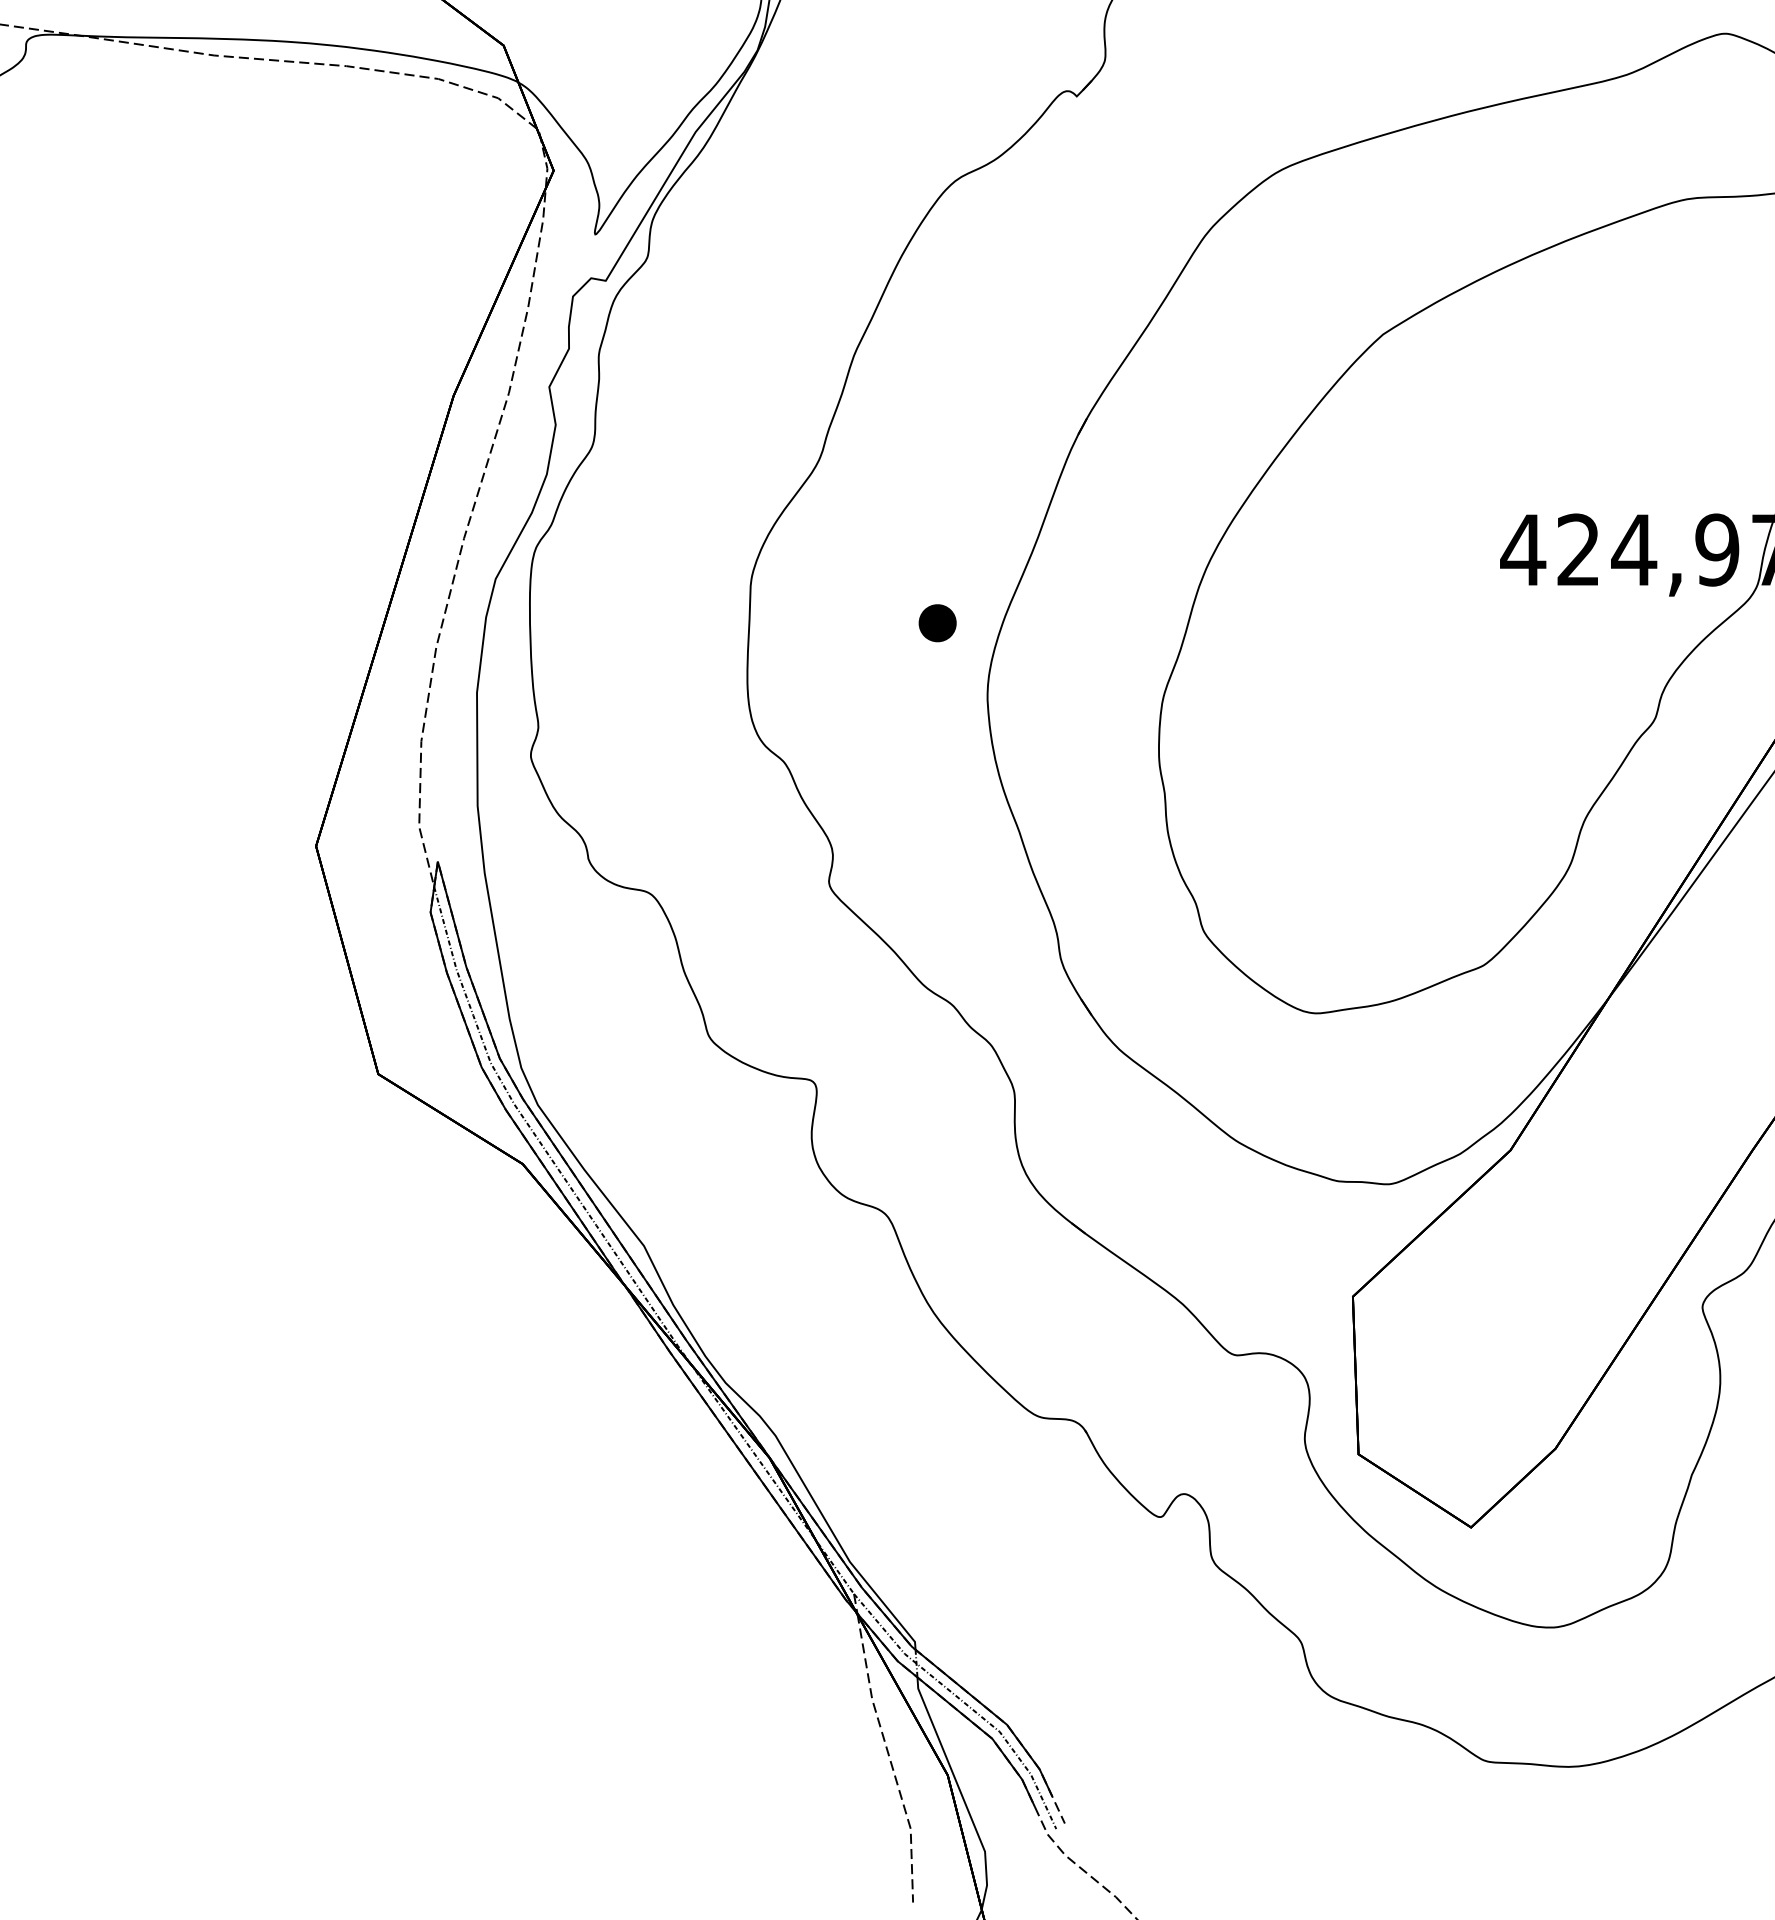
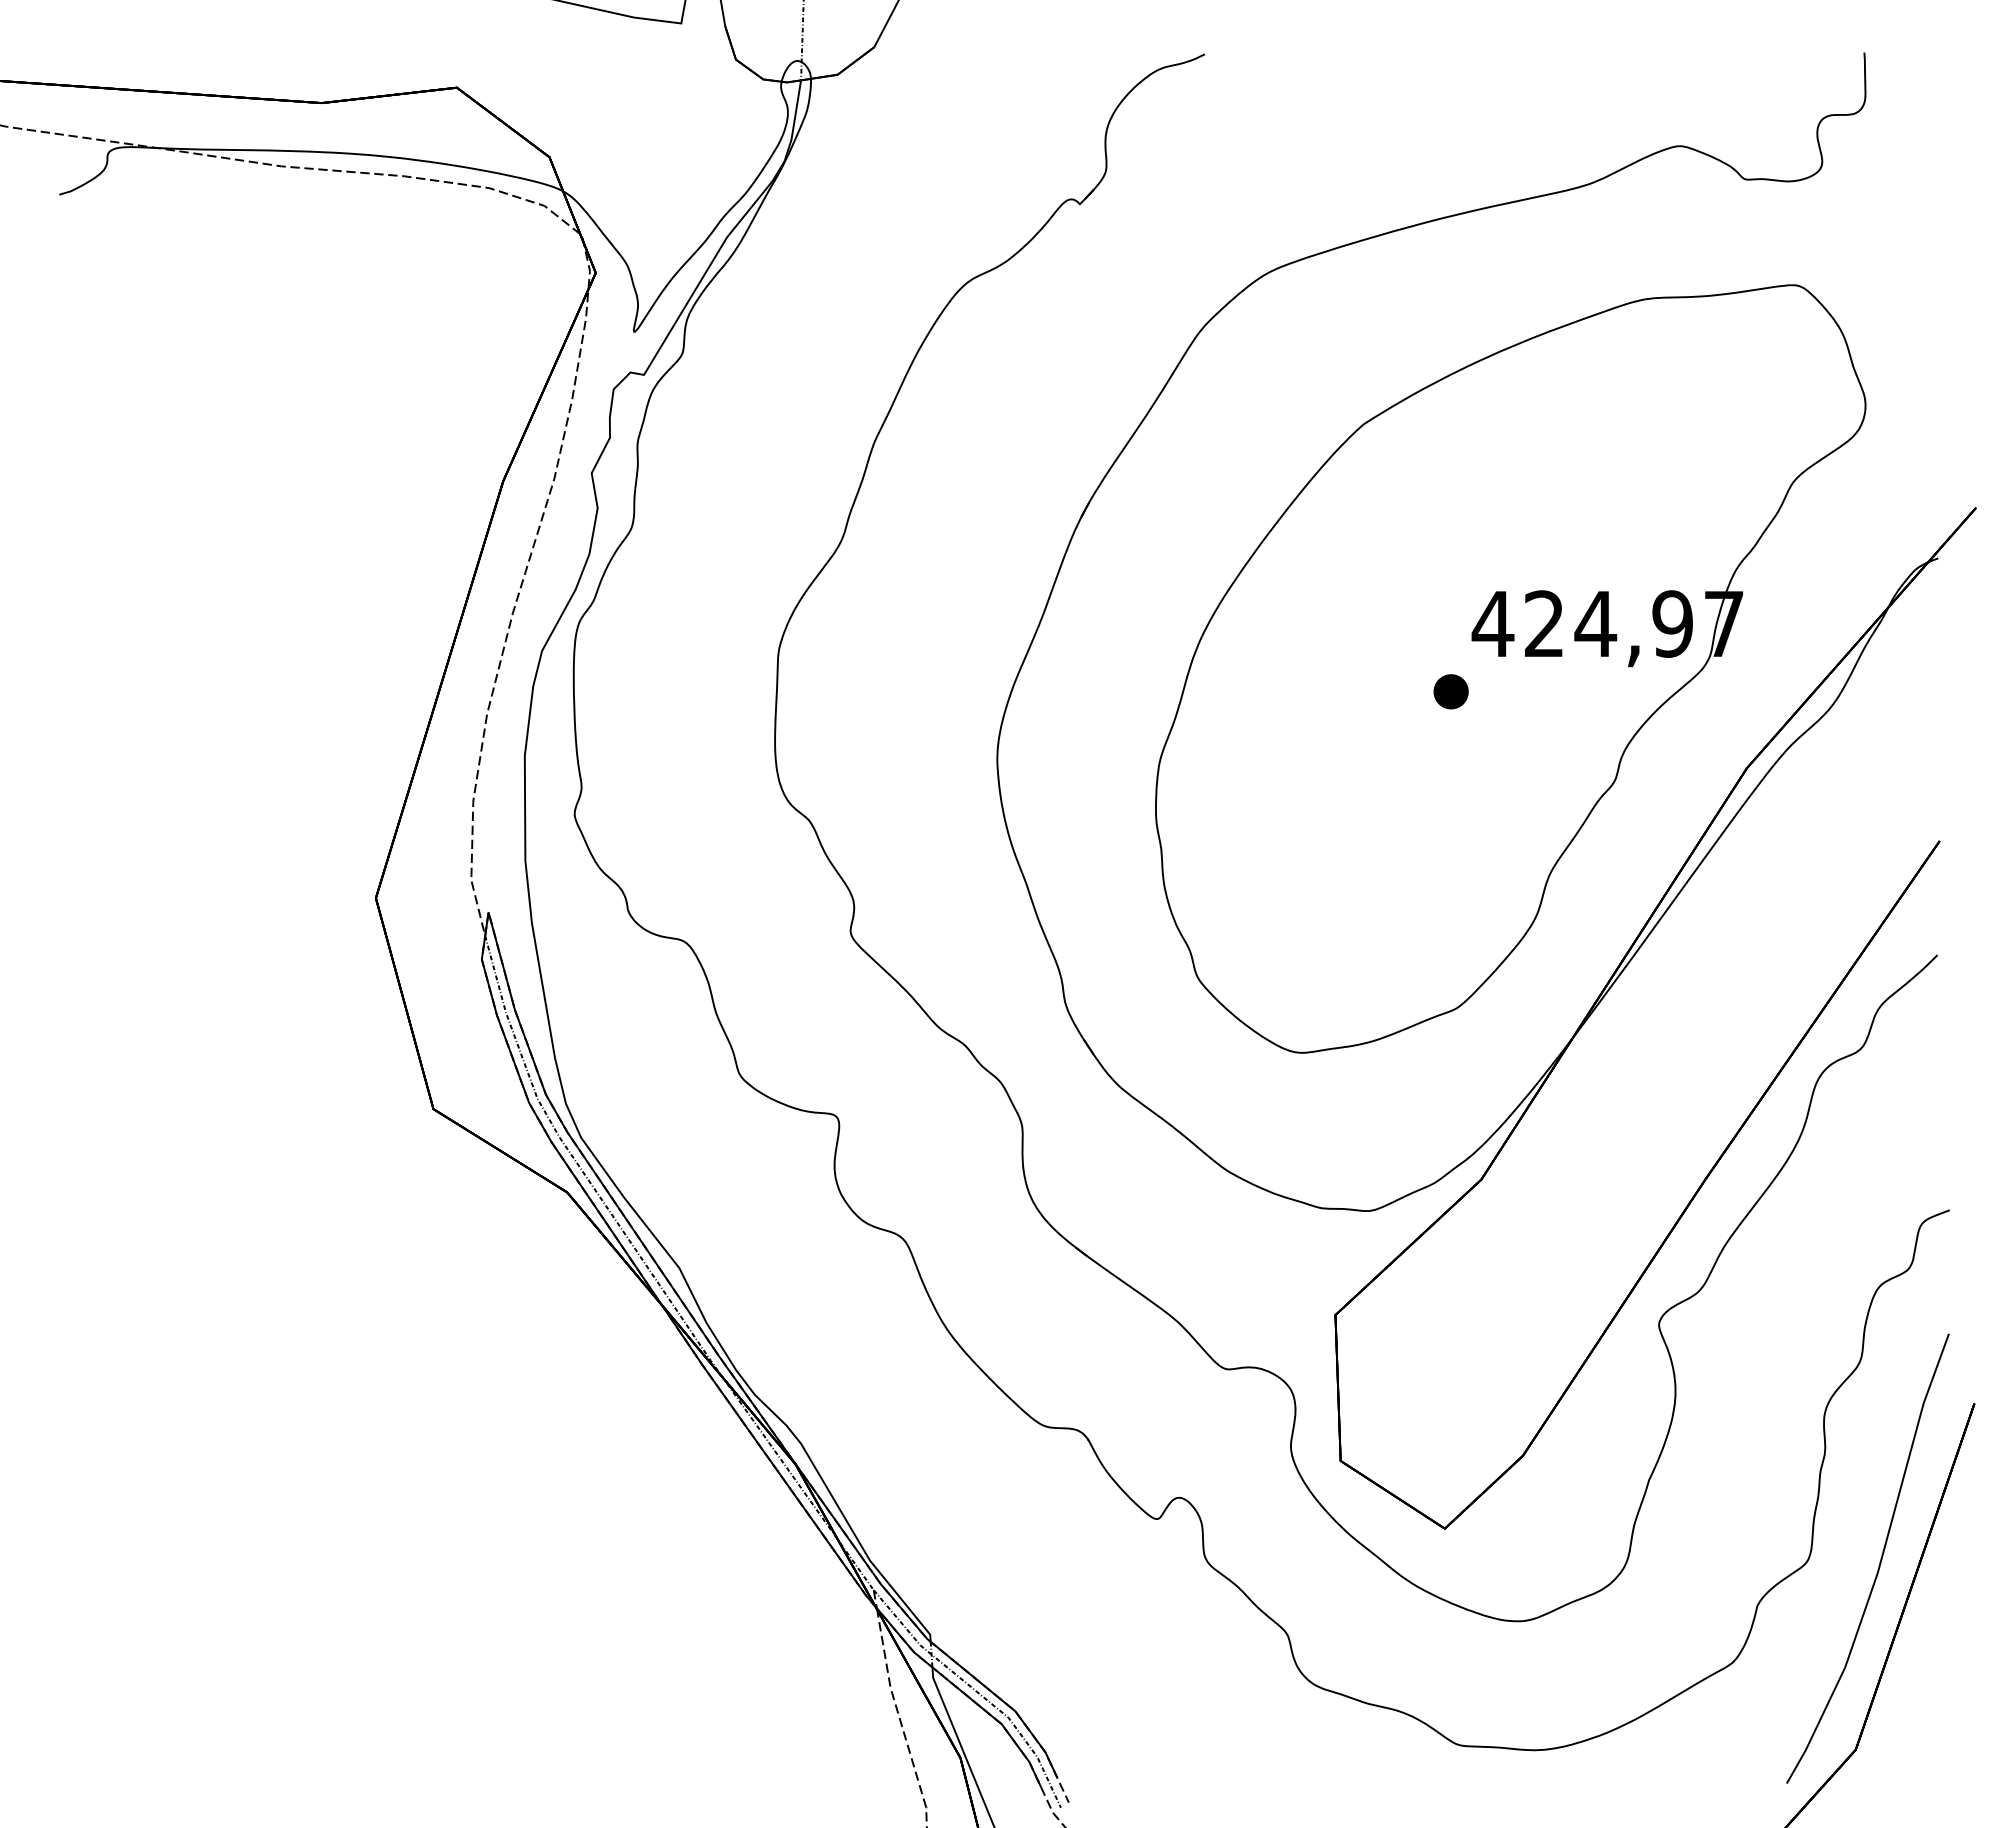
part: (936, 622) -> (1450, 691), moved

